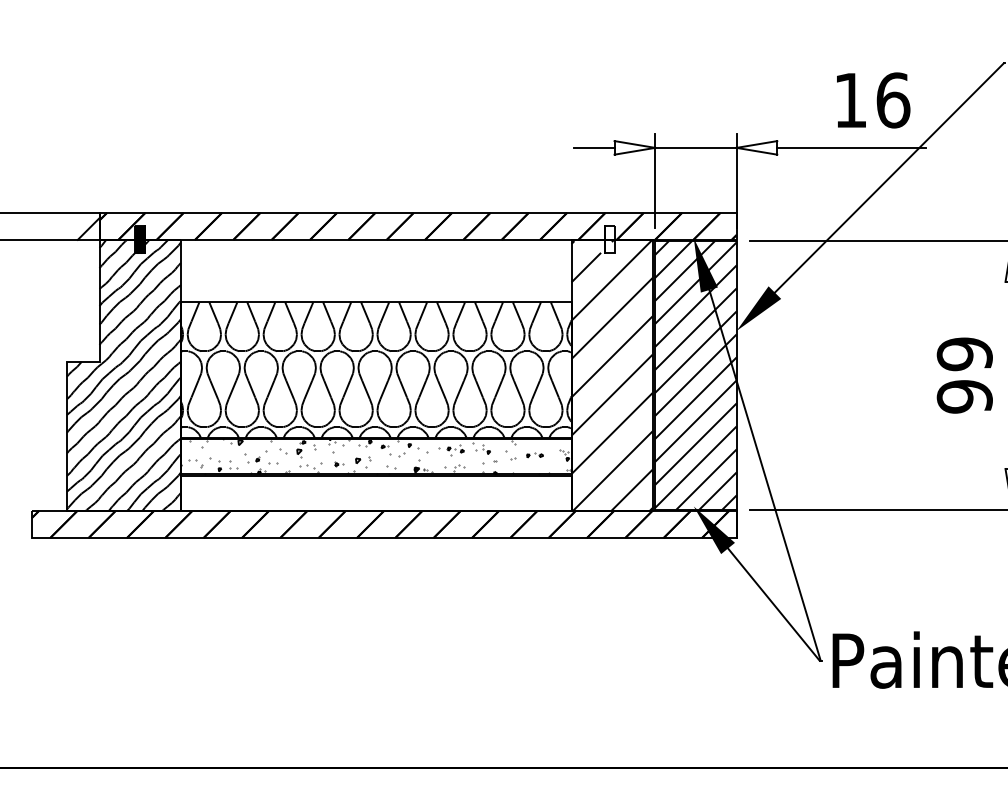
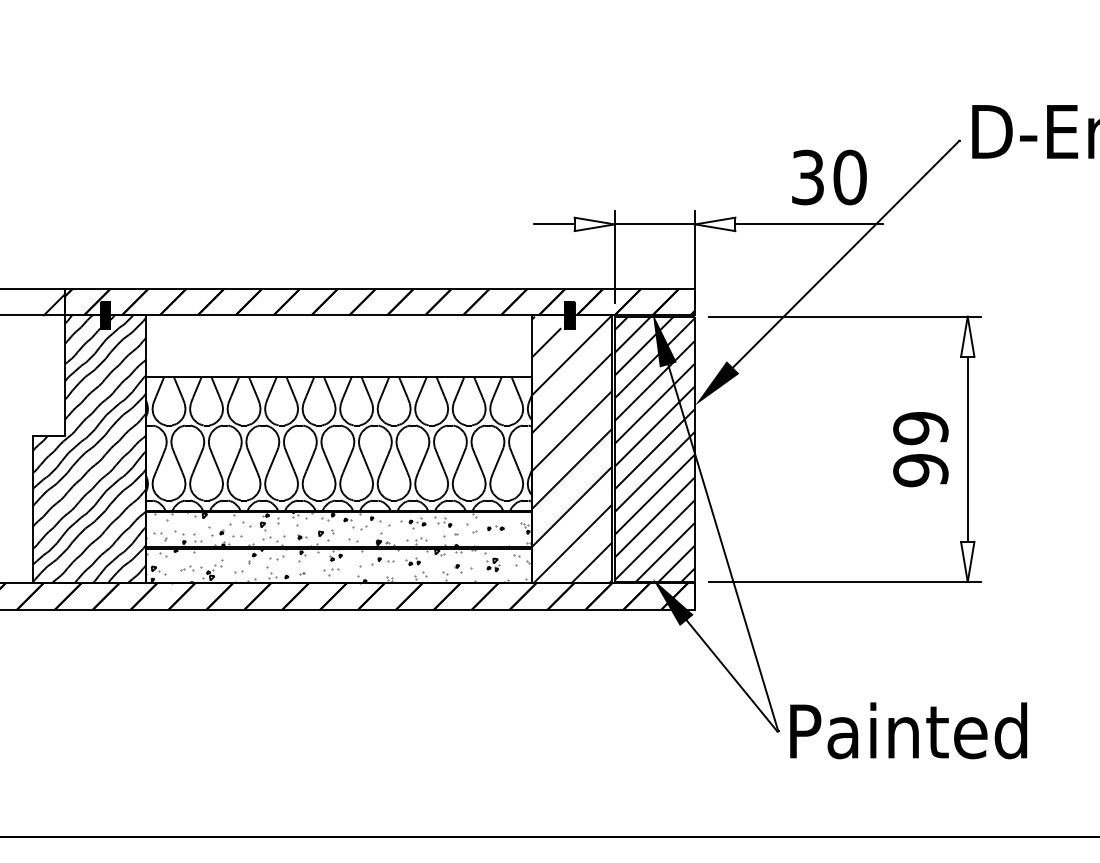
text: (872, 100) -> (829, 177), 16 -> 30
hatch: (609, 239) -> (569, 314), added
hatch: (374, 492) -> (337, 565), added

